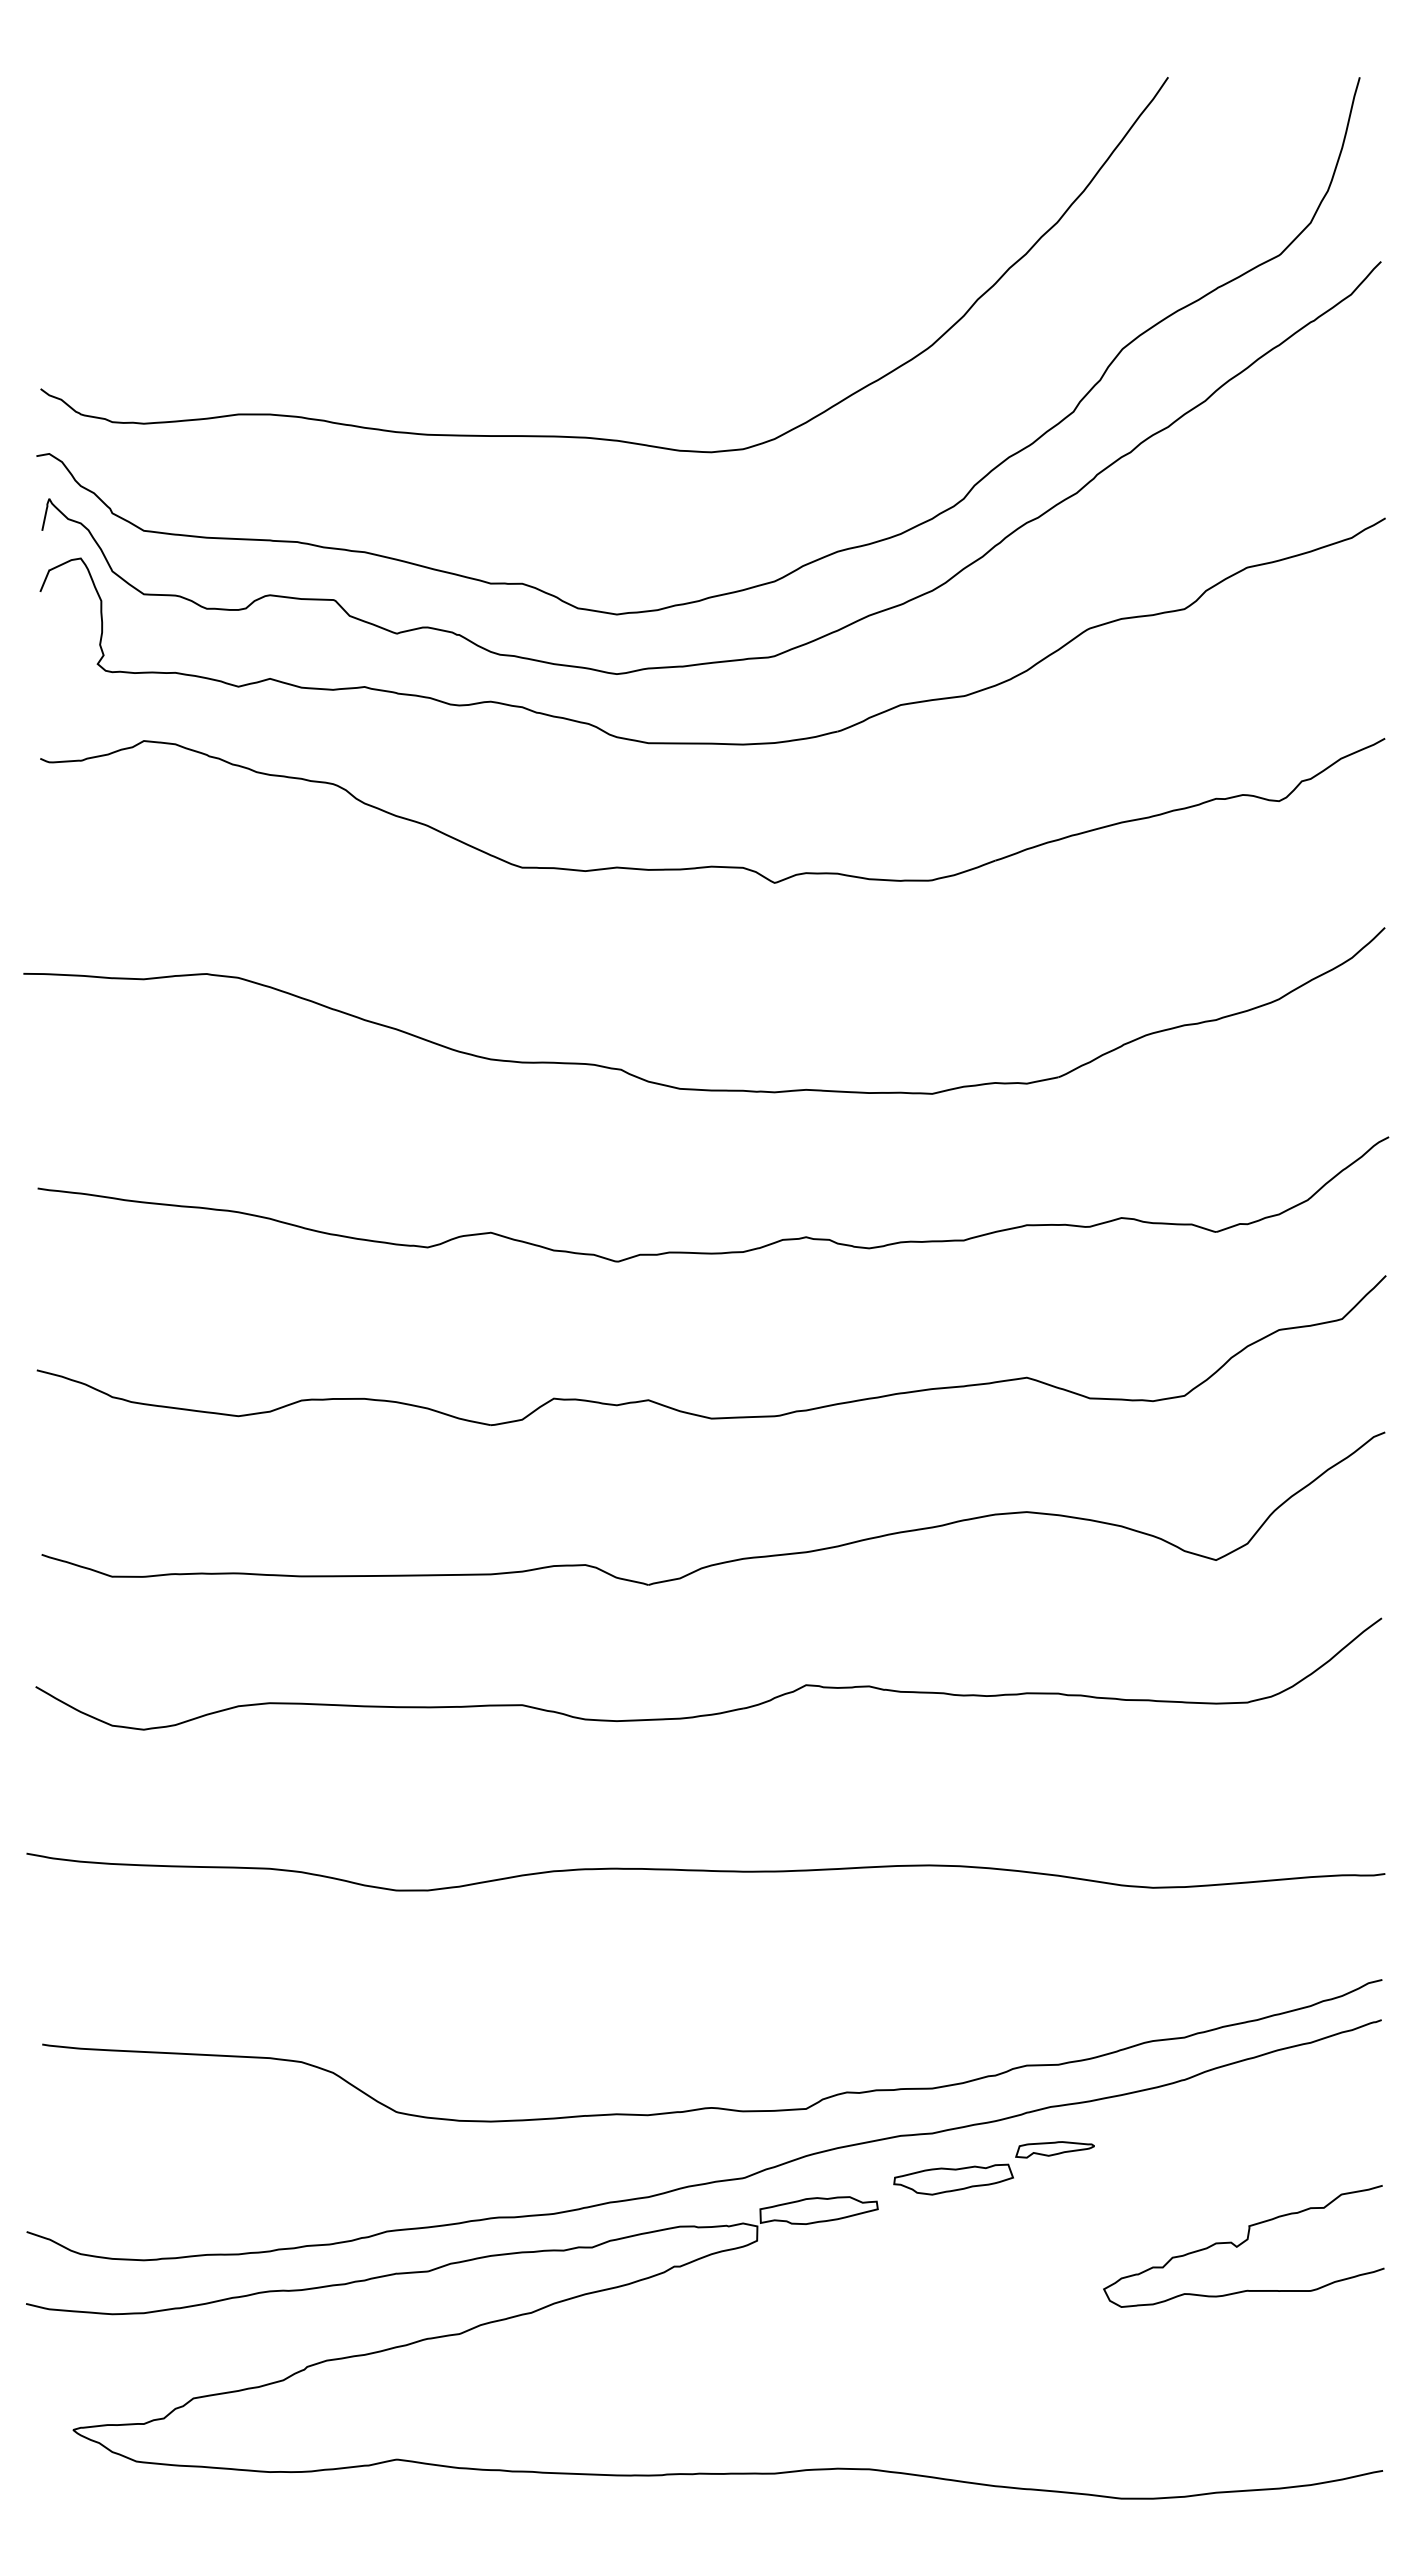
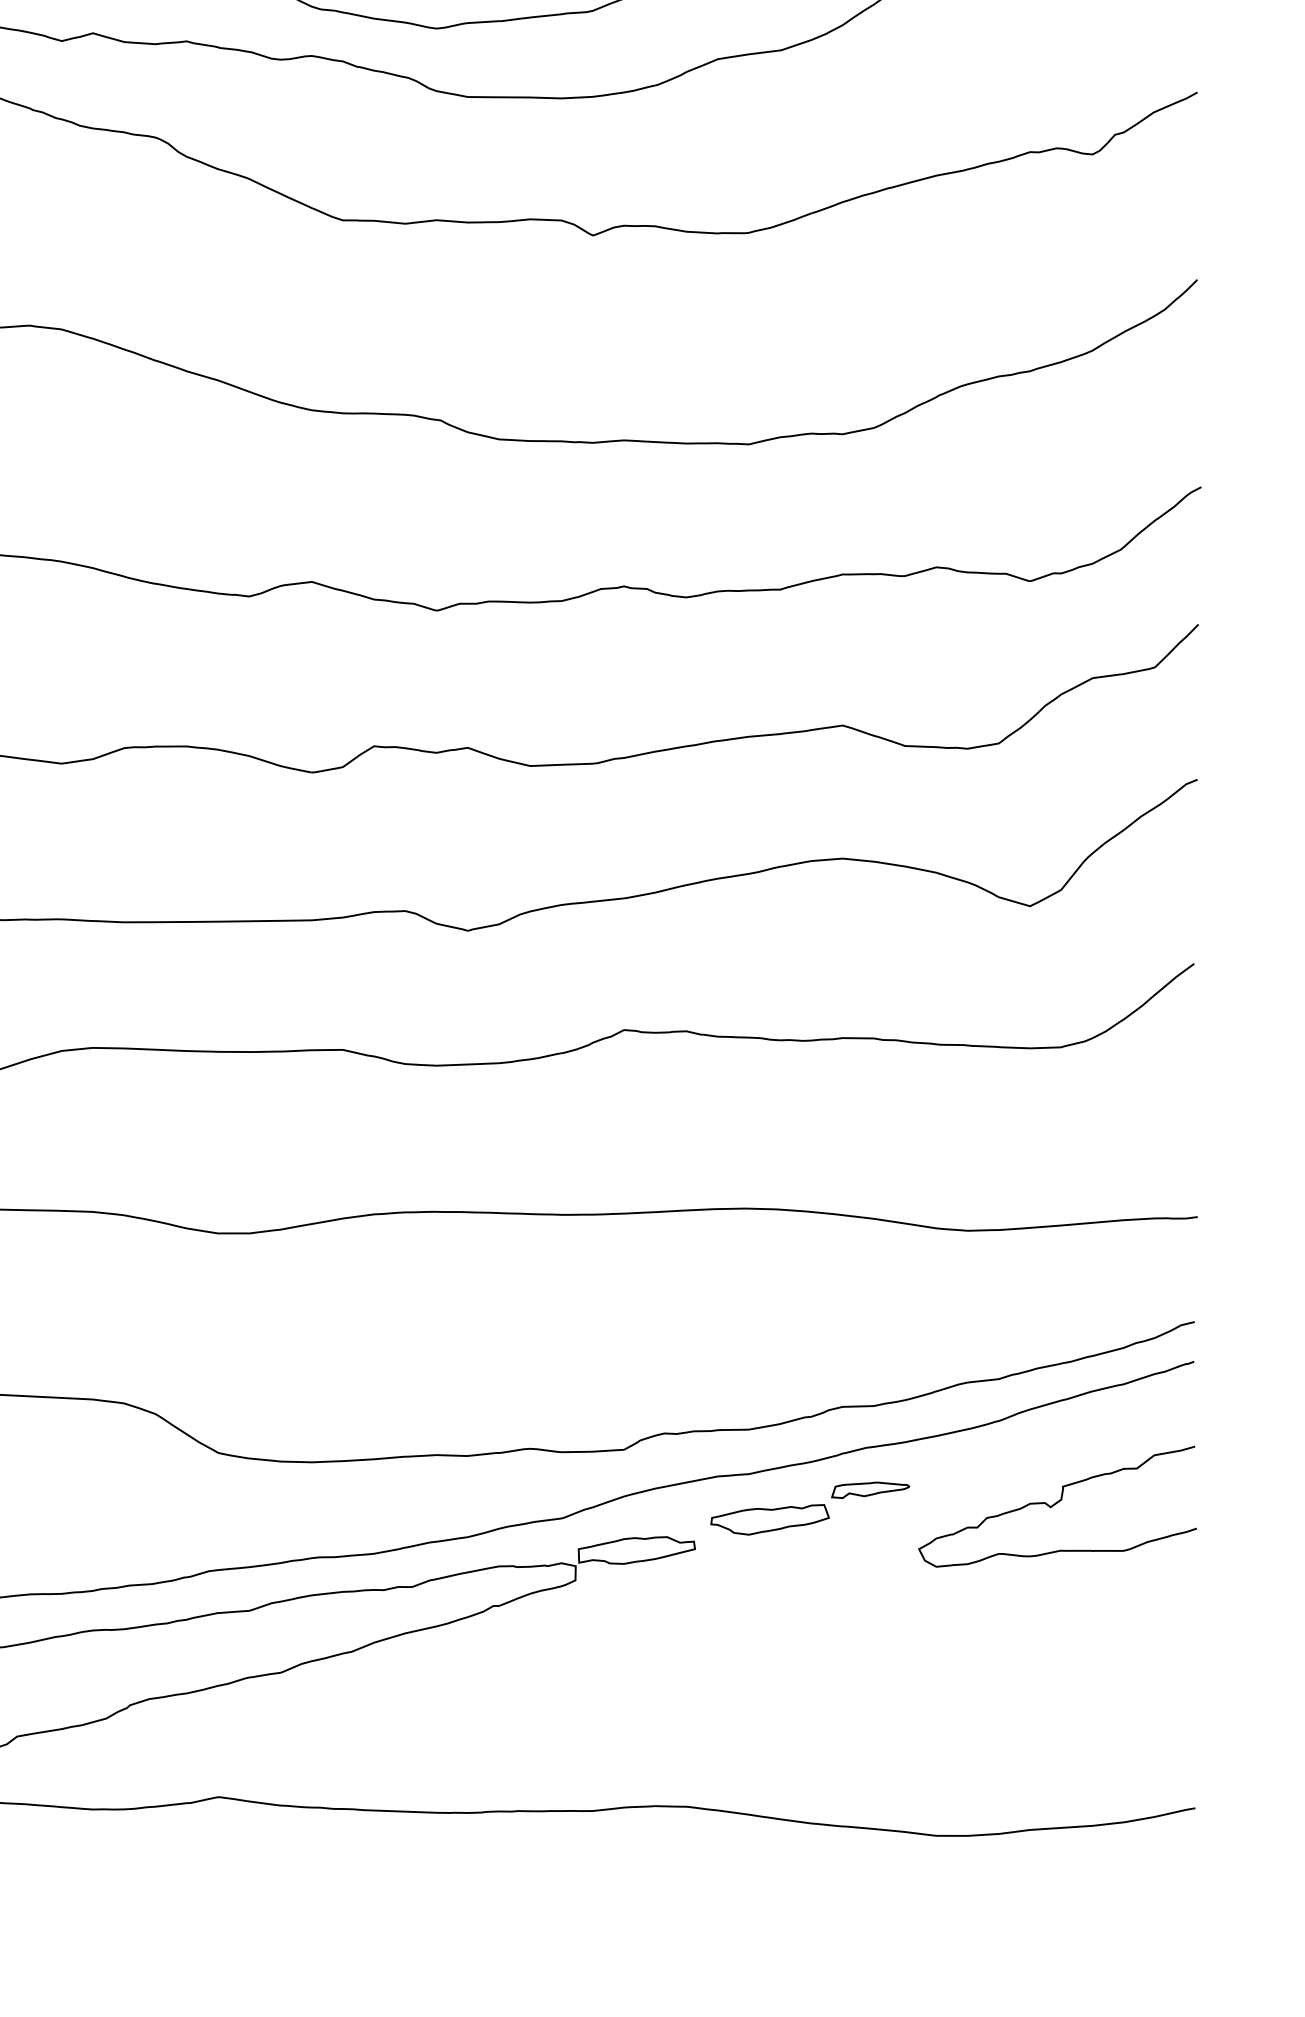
curve: (1242, 2244) -> (1056, 1504), moved

